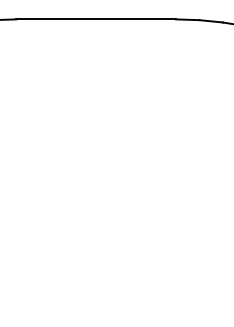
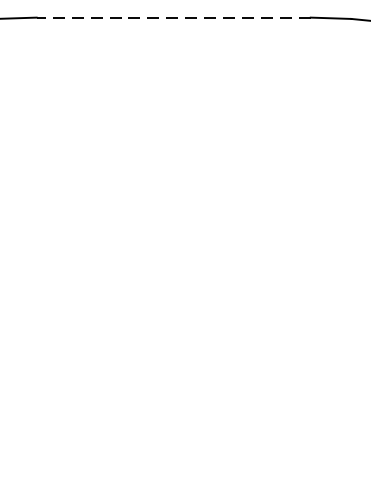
line: (96, 19) -> (174, 17), solid -> dashed

